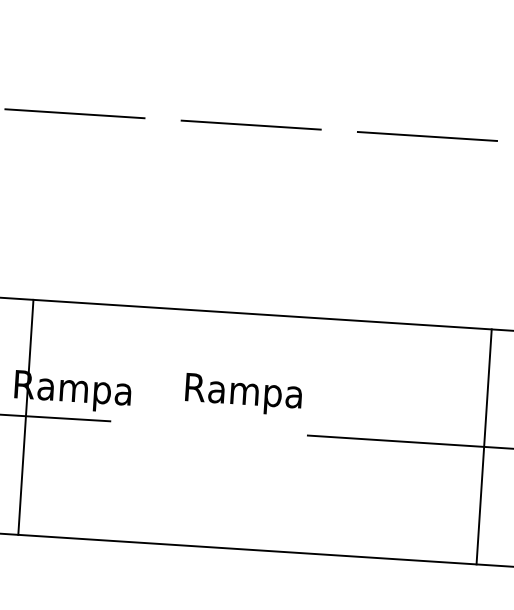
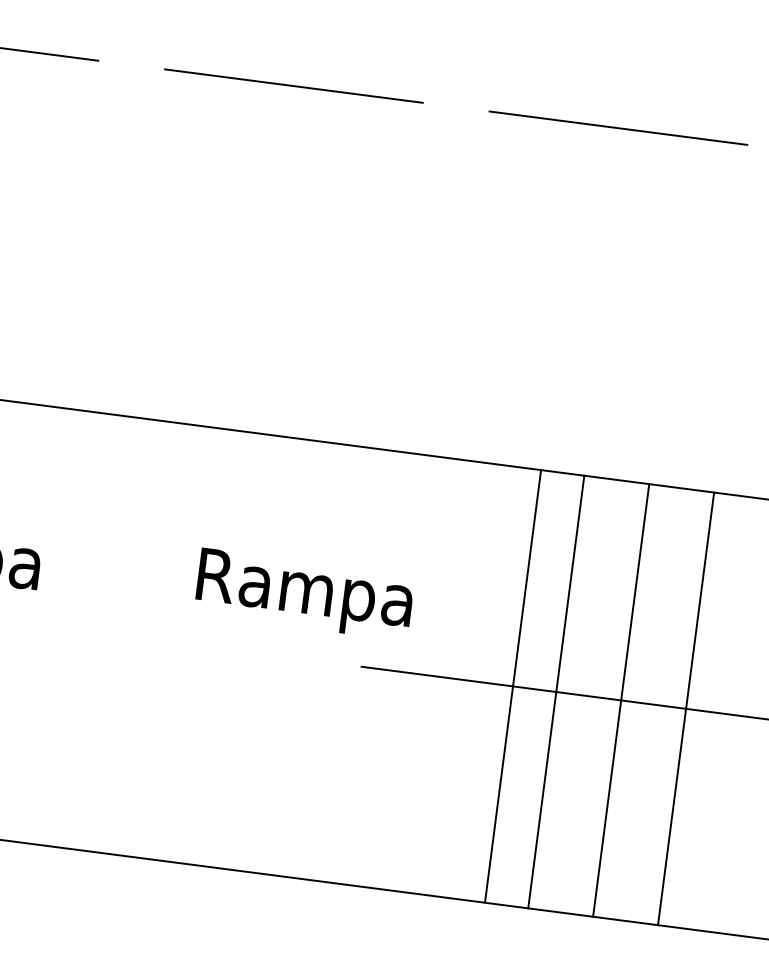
text: (243, 393) -> (304, 592), moved
line: (389, 440) -> (511, 685), added
line: (413, 441) -> (556, 690), added
line: (448, 444) -> (620, 700), added

